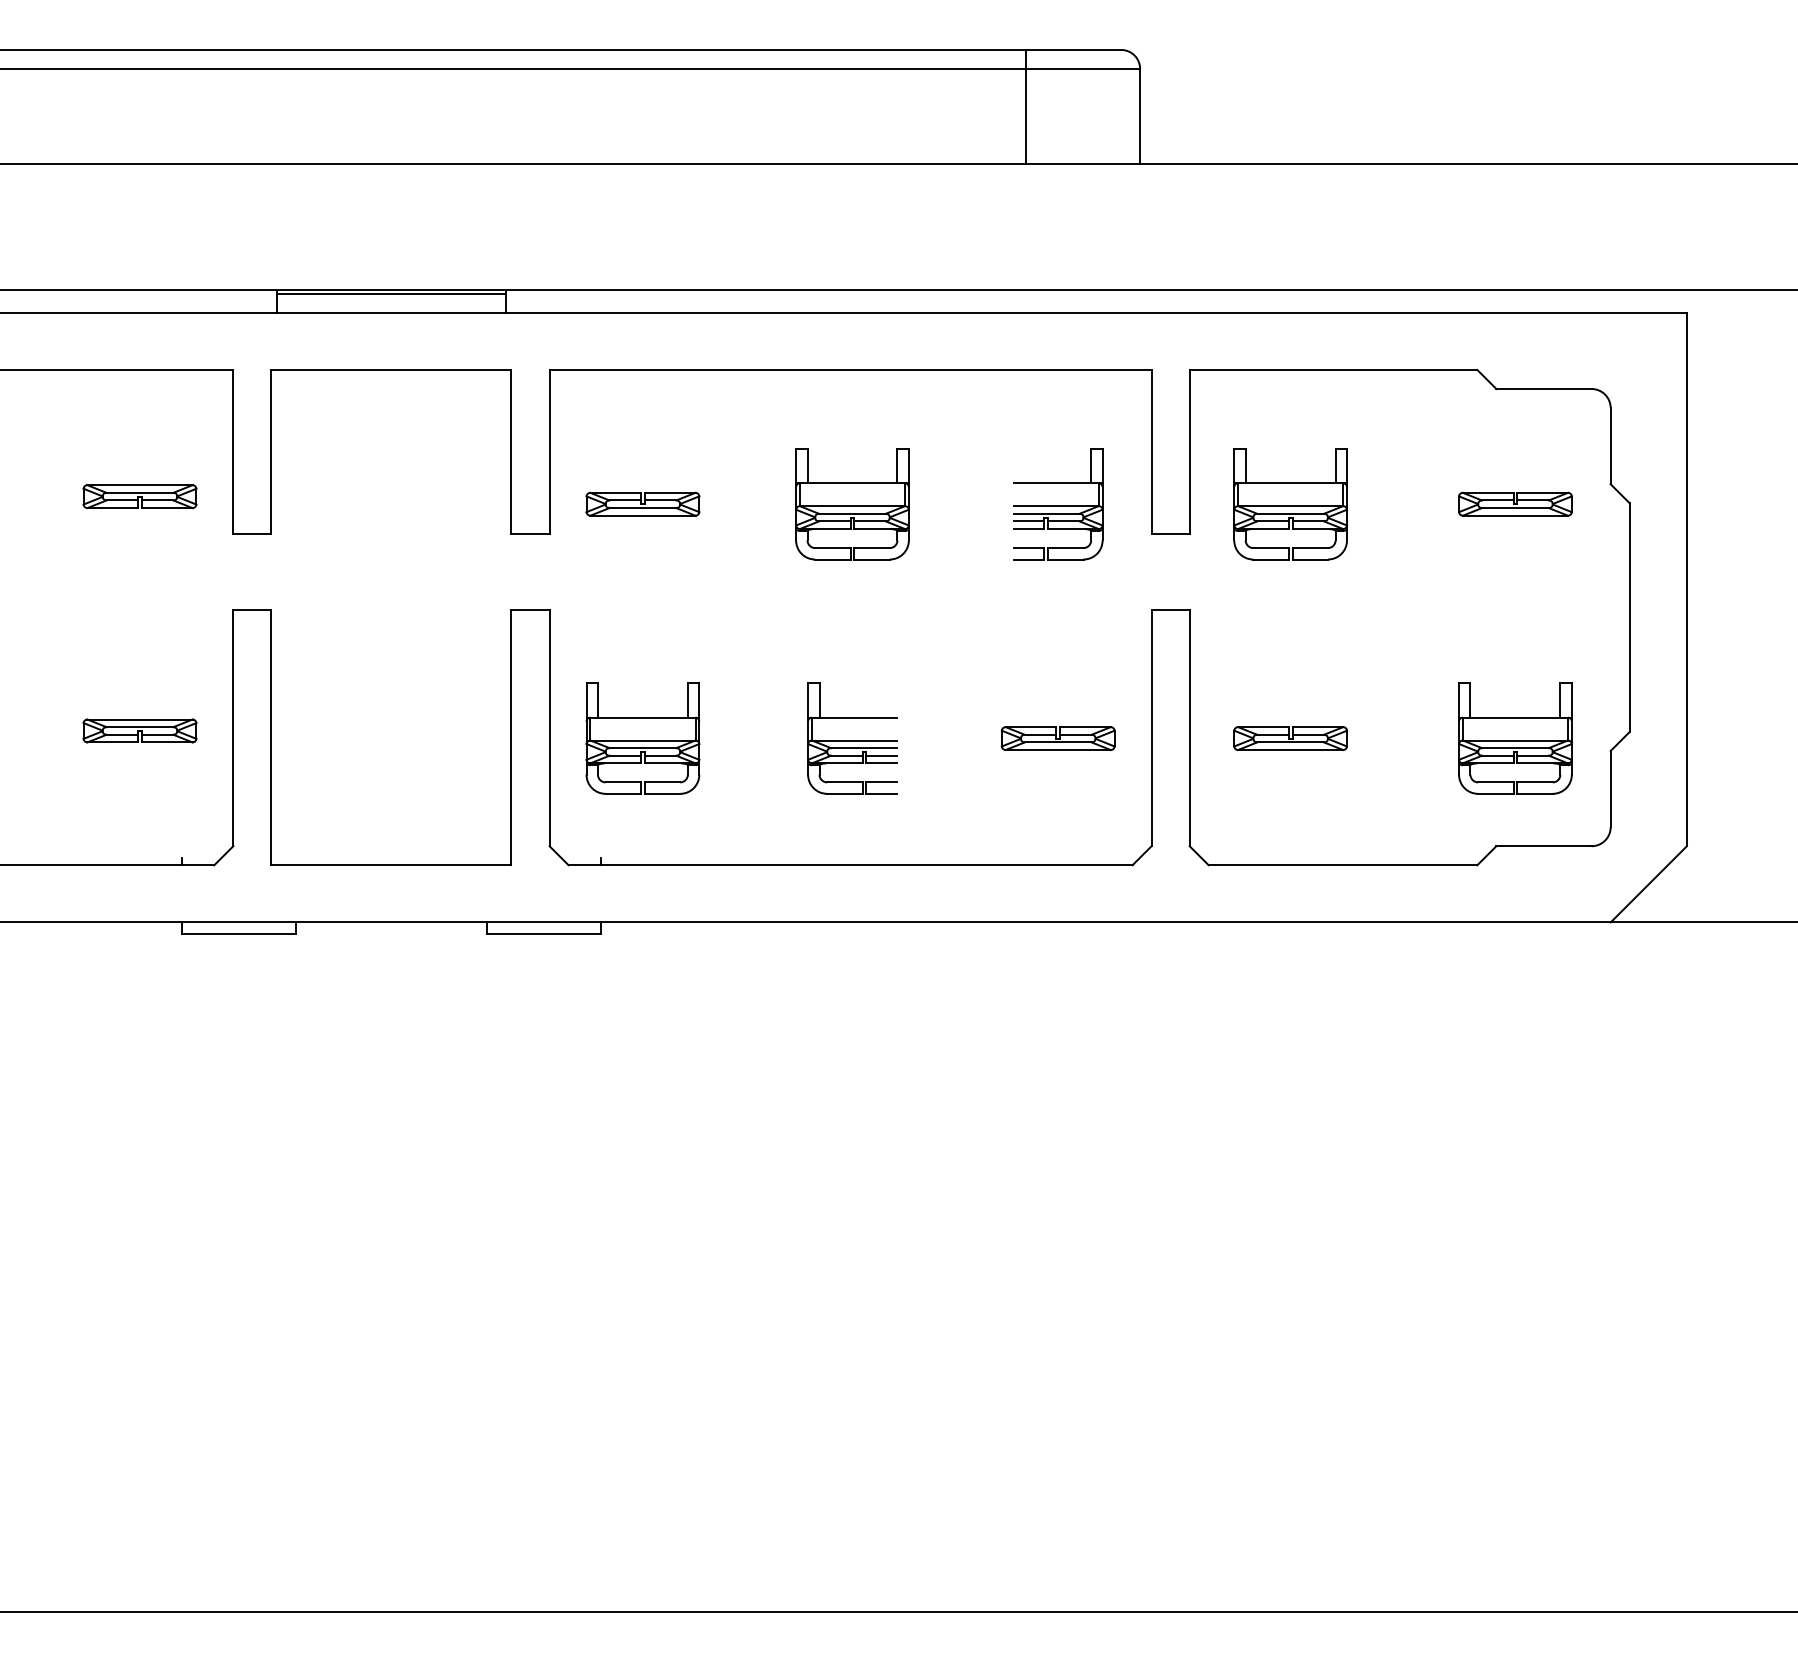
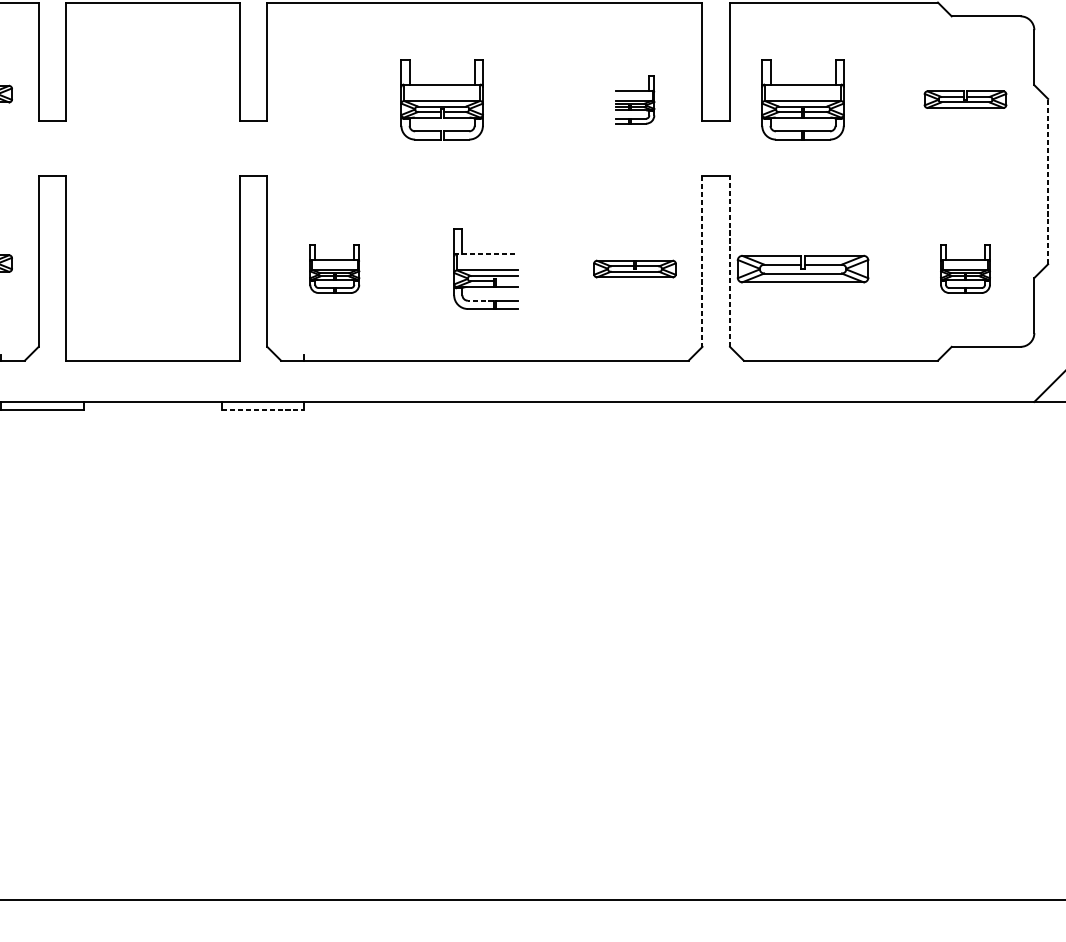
part: (642, 503) -> (334, 99), removed
part: (852, 504) -> (442, 99), moved
part: (1058, 504) -> (635, 99), size x0.6
line: (1629, 617) -> (1047, 181), solid -> dashed
line: (852, 717) -> (486, 253), solid -> dashed
line: (1189, 727) -> (729, 261), solid -> dashed
line: (1151, 728) -> (702, 261), solid -> dashed
part: (642, 738) -> (334, 269), size x0.6
part: (1290, 738) -> (802, 269), size x1.6
part: (1515, 738) -> (965, 269), size x0.6
line: (881, 755) -> (507, 281), removed
line: (844, 782) -> (480, 300), solid -> dashed
line: (544, 933) -> (263, 409), solid -> dashed

